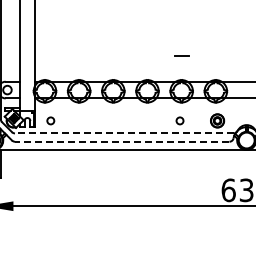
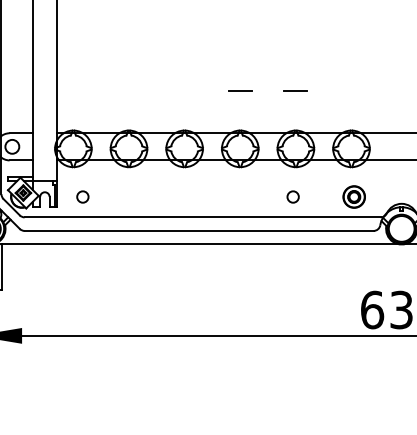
line: (147, 55) -> (240, 90), added
line: (123, 133) -> (201, 217), dashed -> solid
line: (121, 141) -> (197, 230), dashed -> solid

